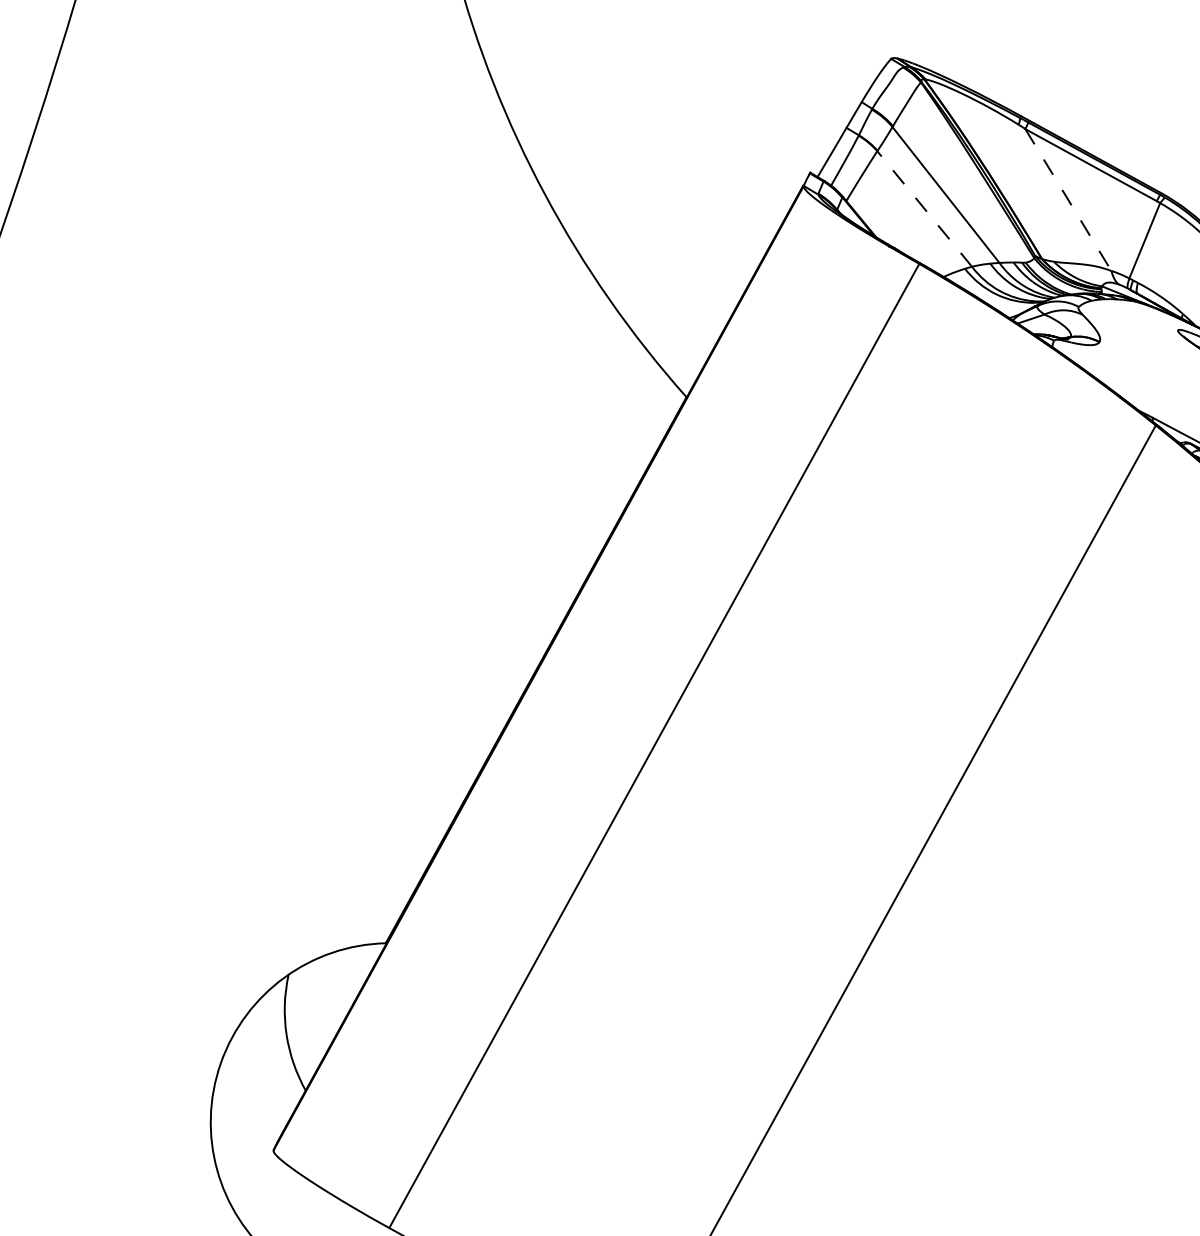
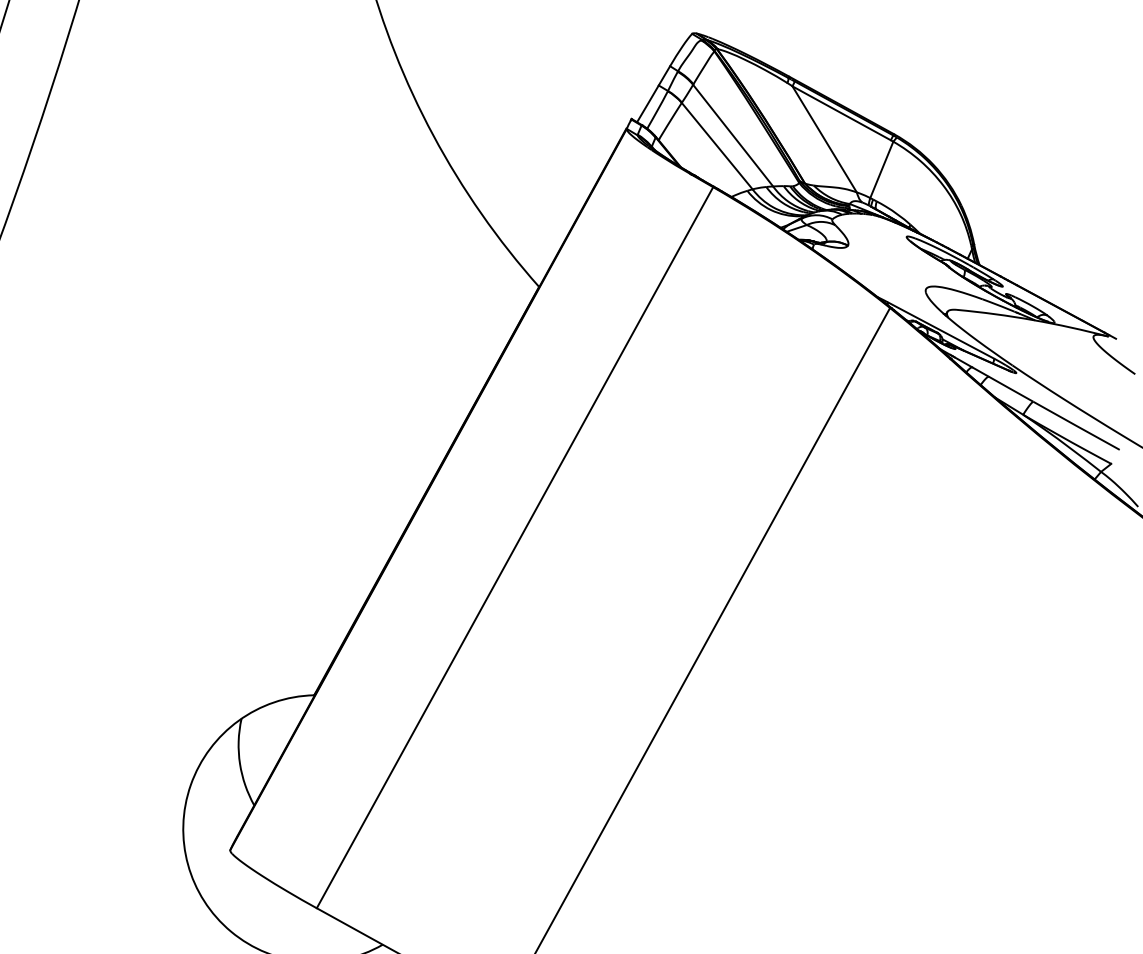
line: (1068, 200) -> (824, 139), dashed -> solid
line: (925, 209) -> (717, 146), dashed -> solid

